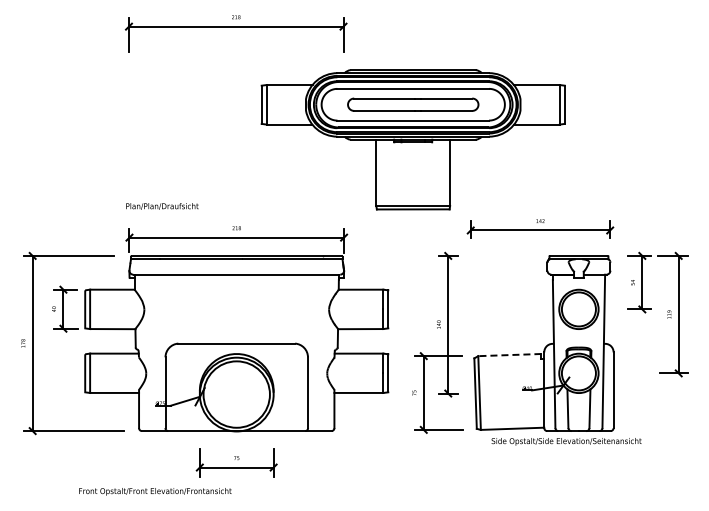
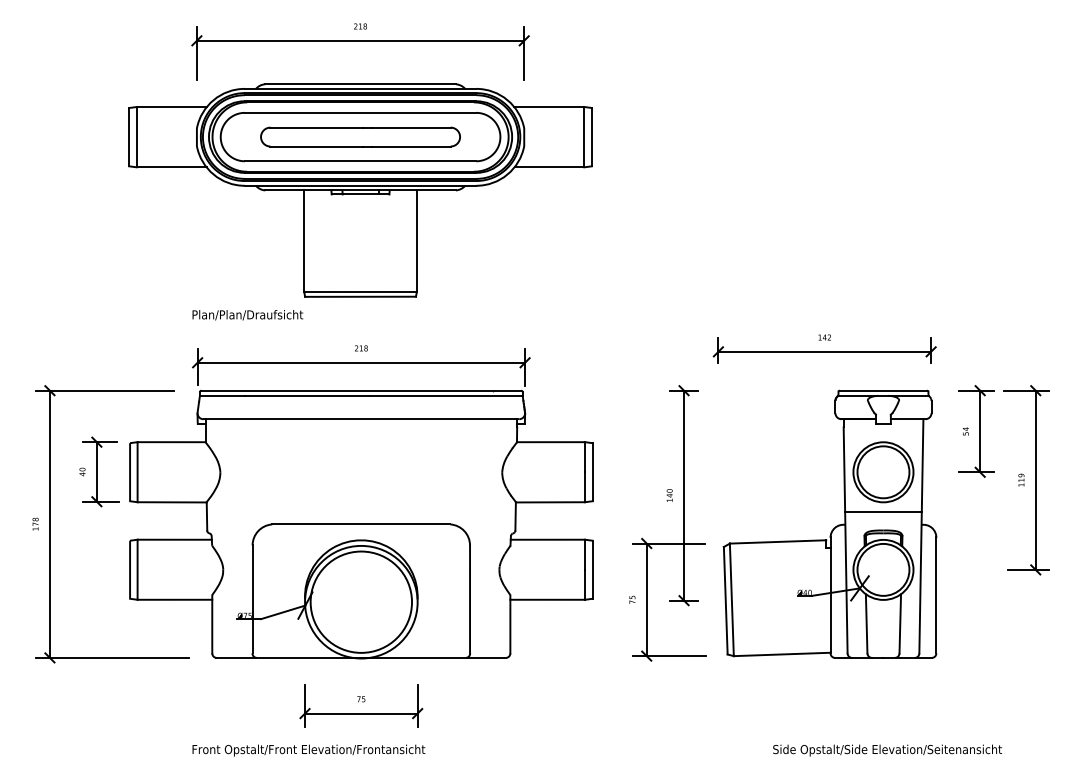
part: (412, 139) -> (359, 190), moved
line: (578, 335) -> (882, 512), added
line: (509, 355) -> (777, 542), dashed -> solid
text: (566, 441) -> (887, 750), moved
text: (155, 491) -> (309, 750), moved

